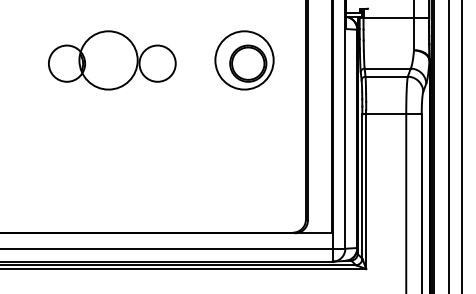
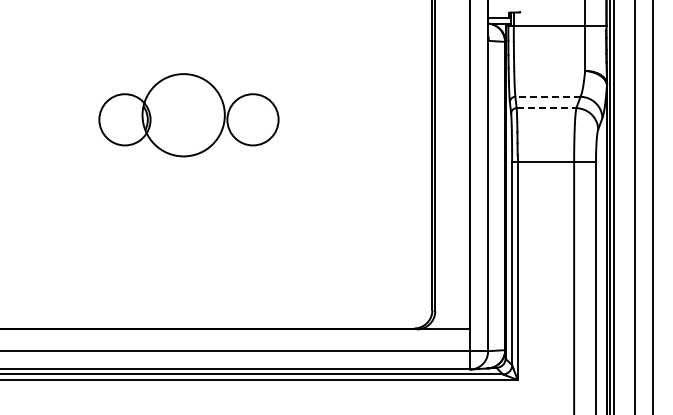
part: (111, 60) -> (188, 115), moved
part: (244, 60) -> (345, 85), removed
line: (387, 68) -> (547, 96), solid -> dashed
line: (386, 76) -> (546, 108), solid -> dashed

